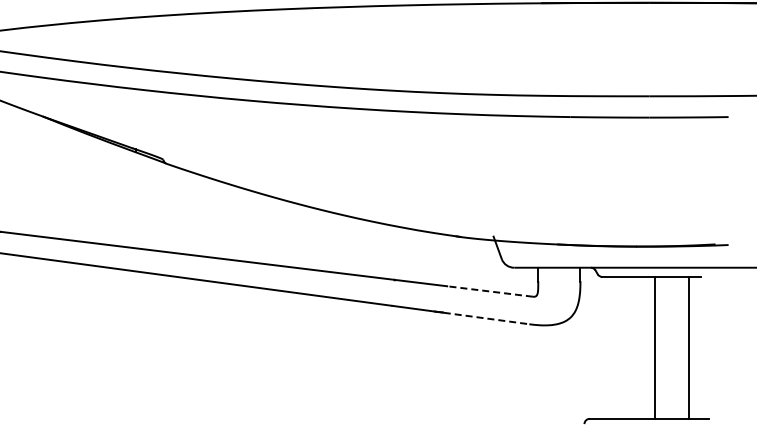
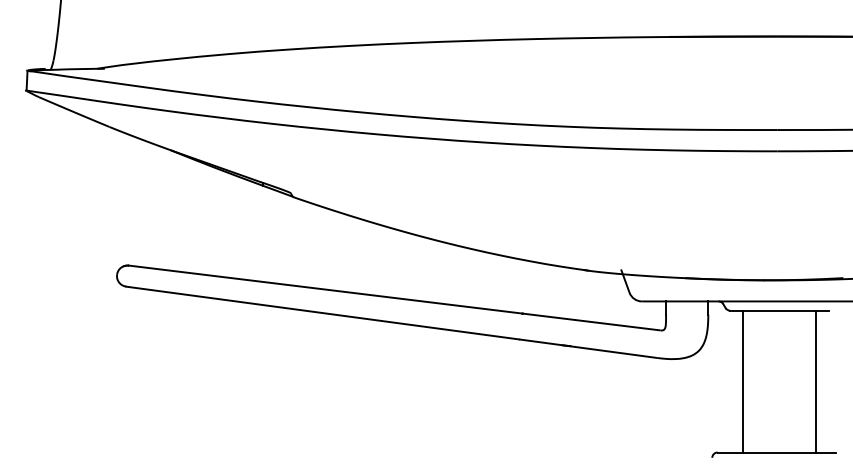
line: (489, 291) -> (617, 325), dashed -> solid
line: (486, 318) -> (614, 352), dashed -> solid
line: (654, 347) -> (742, 381), moved

